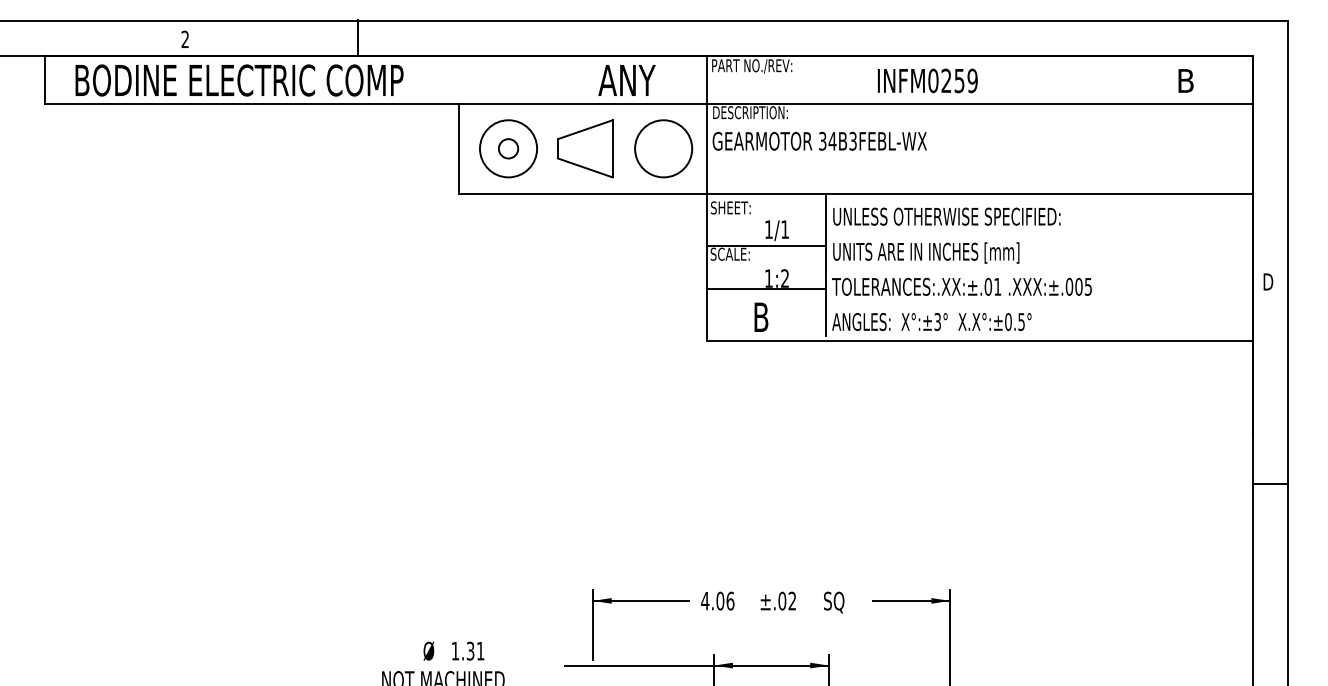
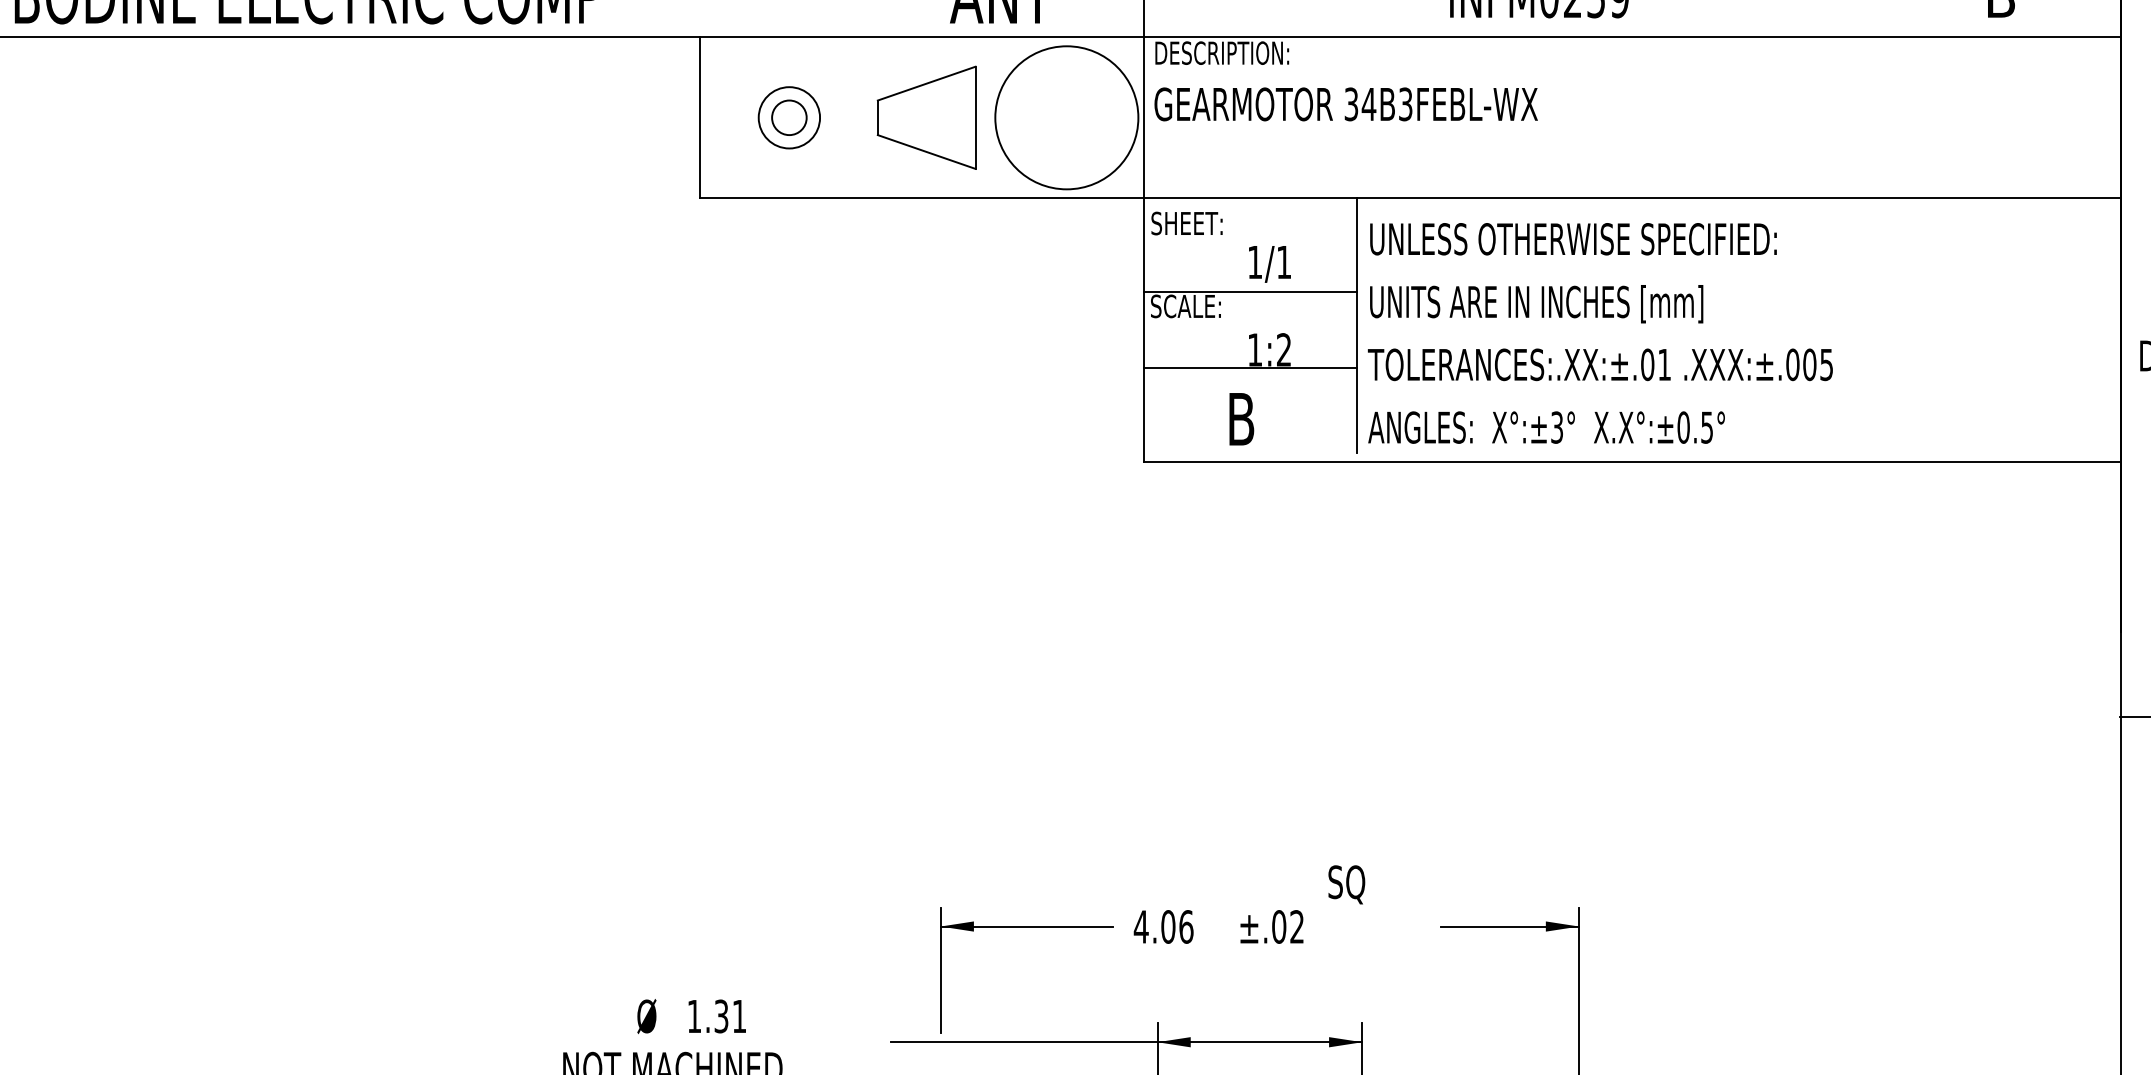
circle: (508, 148) -> (789, 117), size x0.6
circle: (663, 148) -> (1066, 117), size x1.4
text: (834, 602) -> (1347, 884), moved

